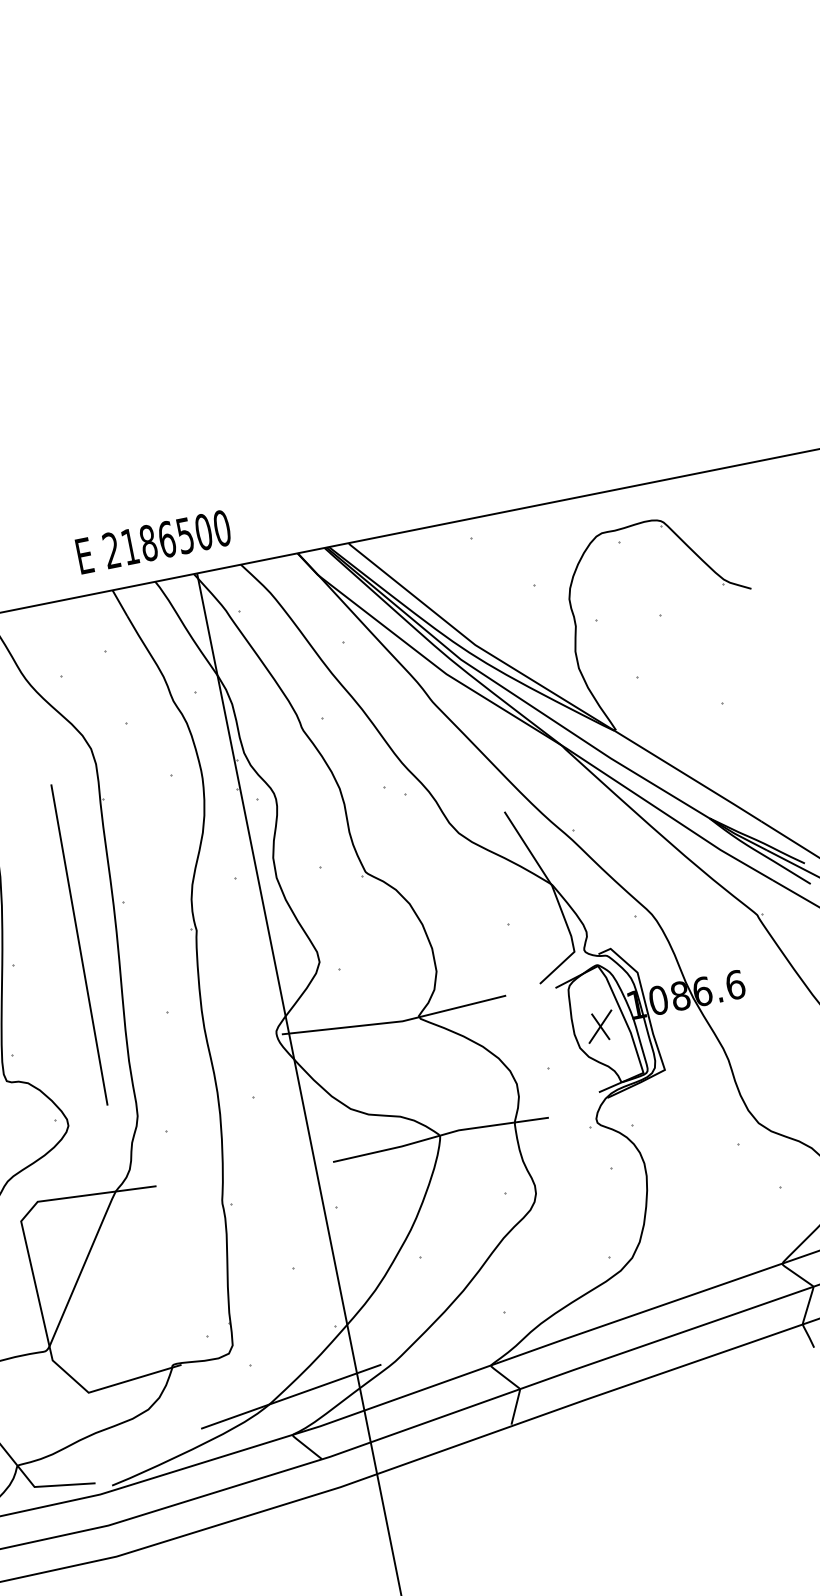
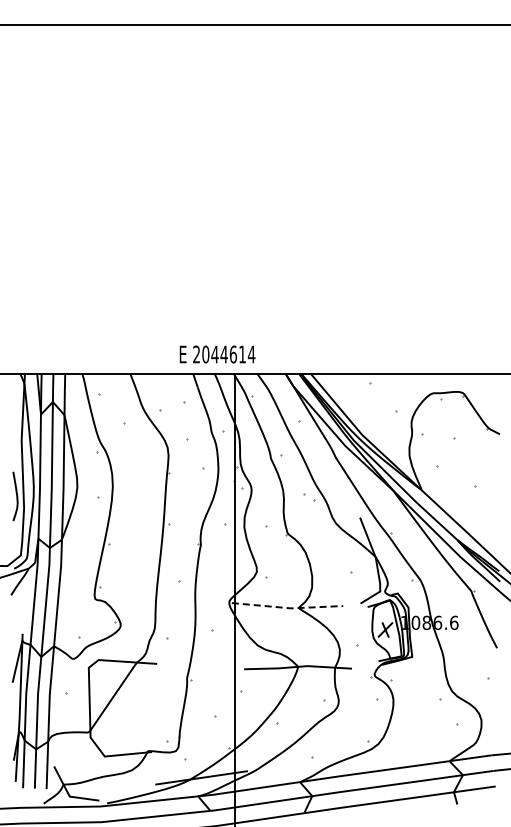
text: (175, 537) -> (228, 354), 2186500 -> 2044614
line: (79, 944) -> (143, 540), removed
line: (397, 1022) -> (288, 608), solid -> dashed

